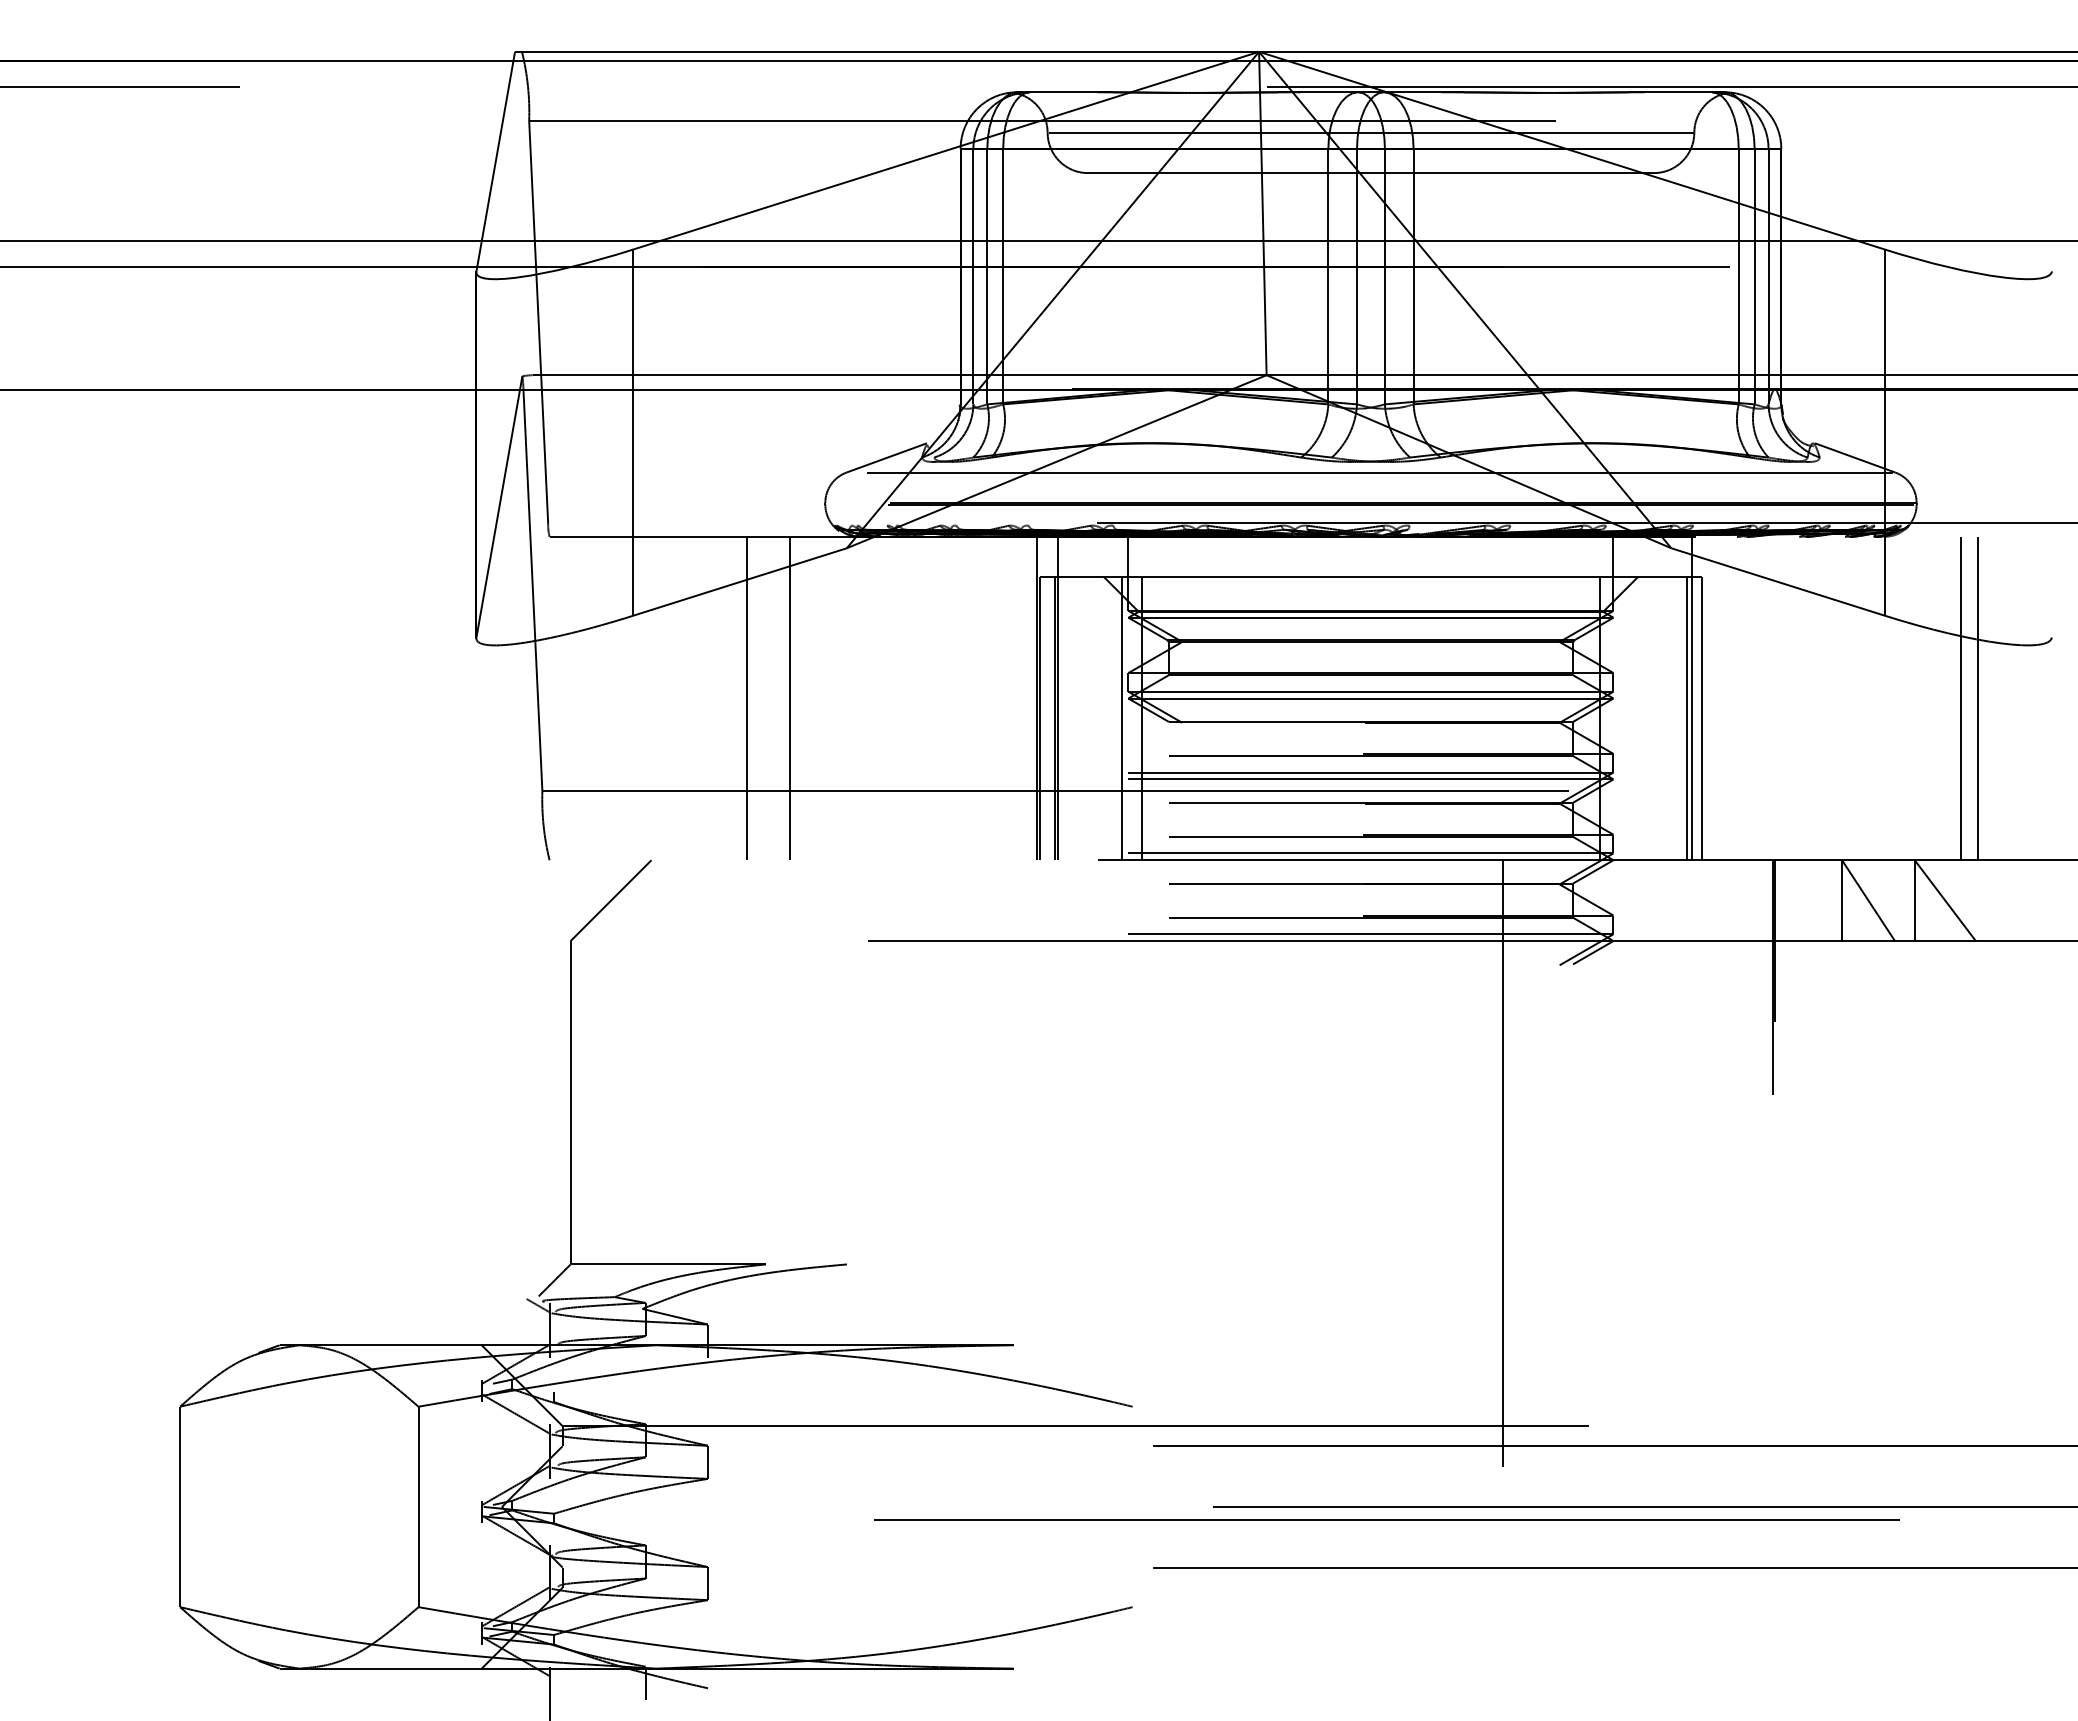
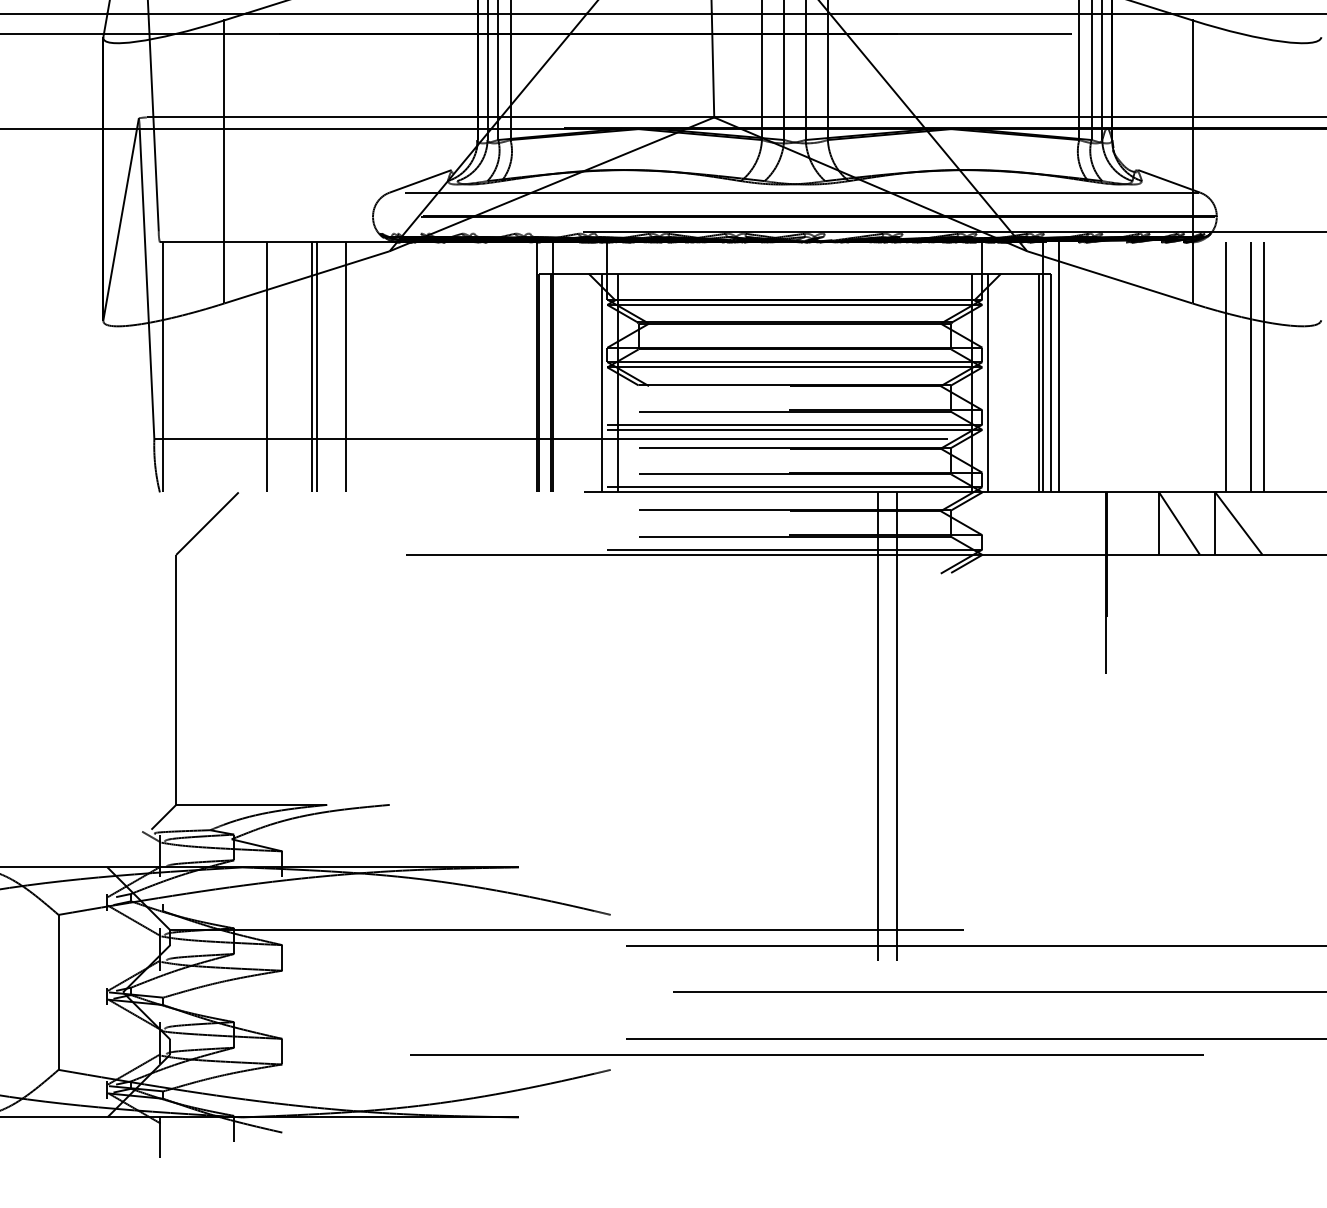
line: (553, 698) -> (162, 367), added
line: (687, 698) -> (266, 367), added
line: (752, 698) -> (316, 367), added
line: (1712, 698) -> (1058, 367), added
line: (1928, 698) -> (1225, 367), added
line: (1620, 718) -> (987, 382), added
line: (1478, 1163) -> (878, 726), added
line: (1386, 1519) -> (806, 1054), moved

